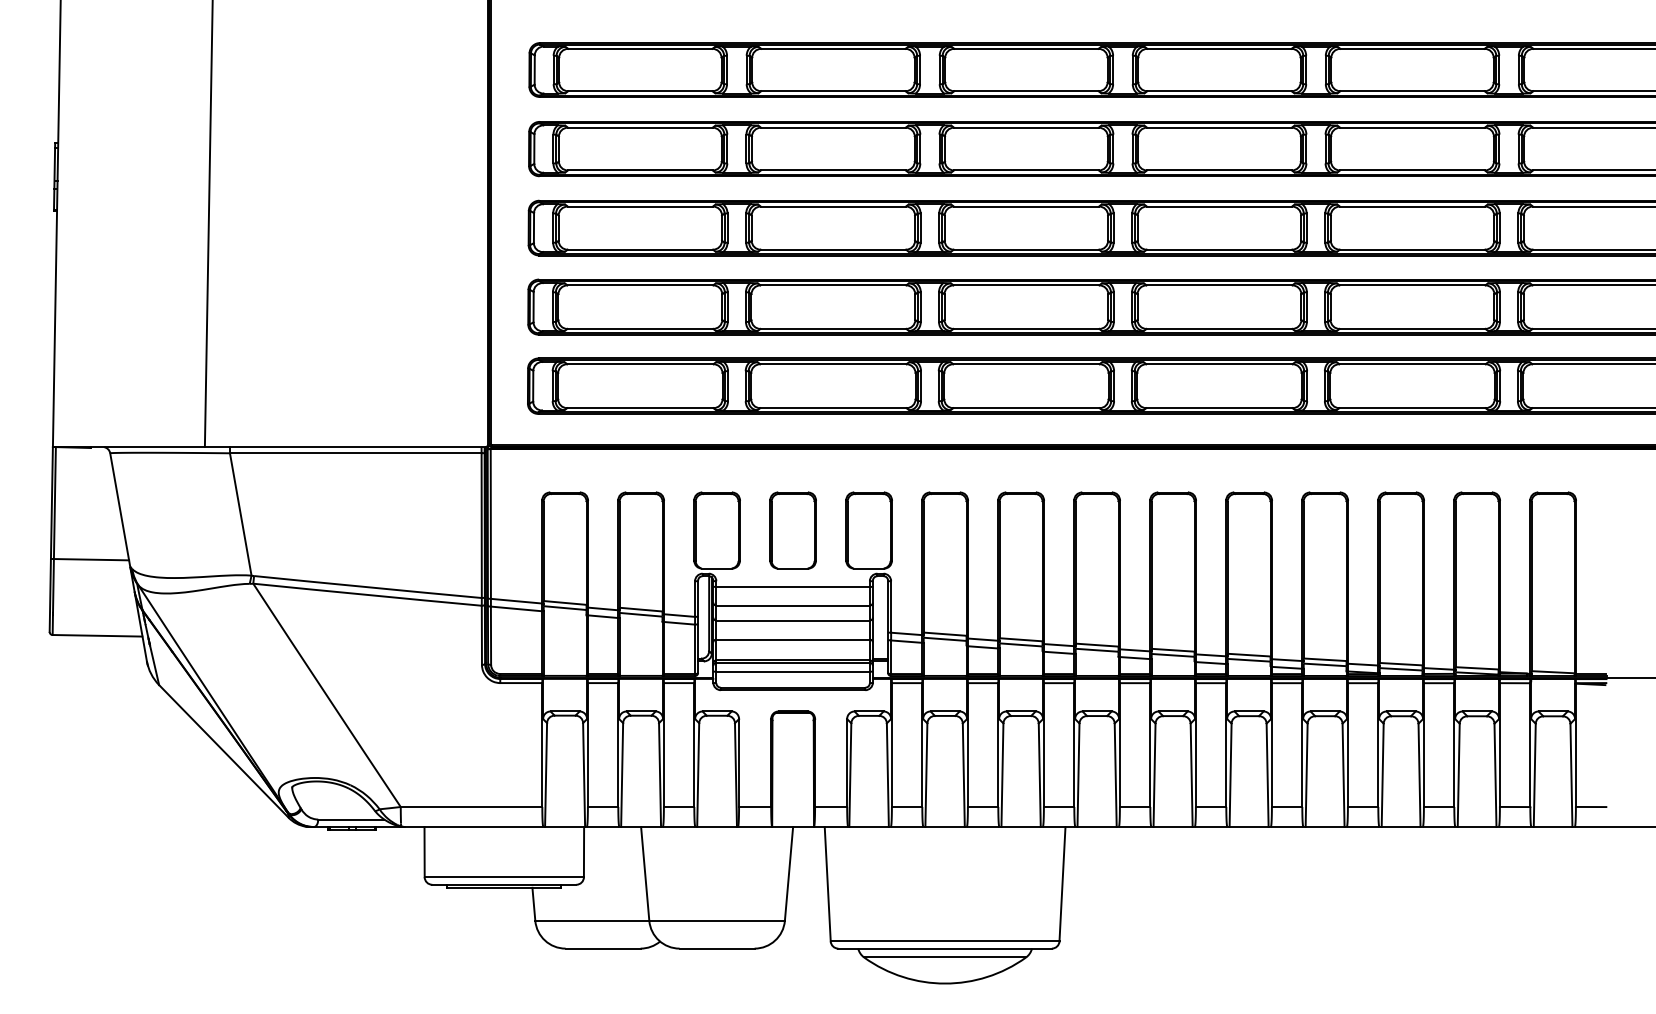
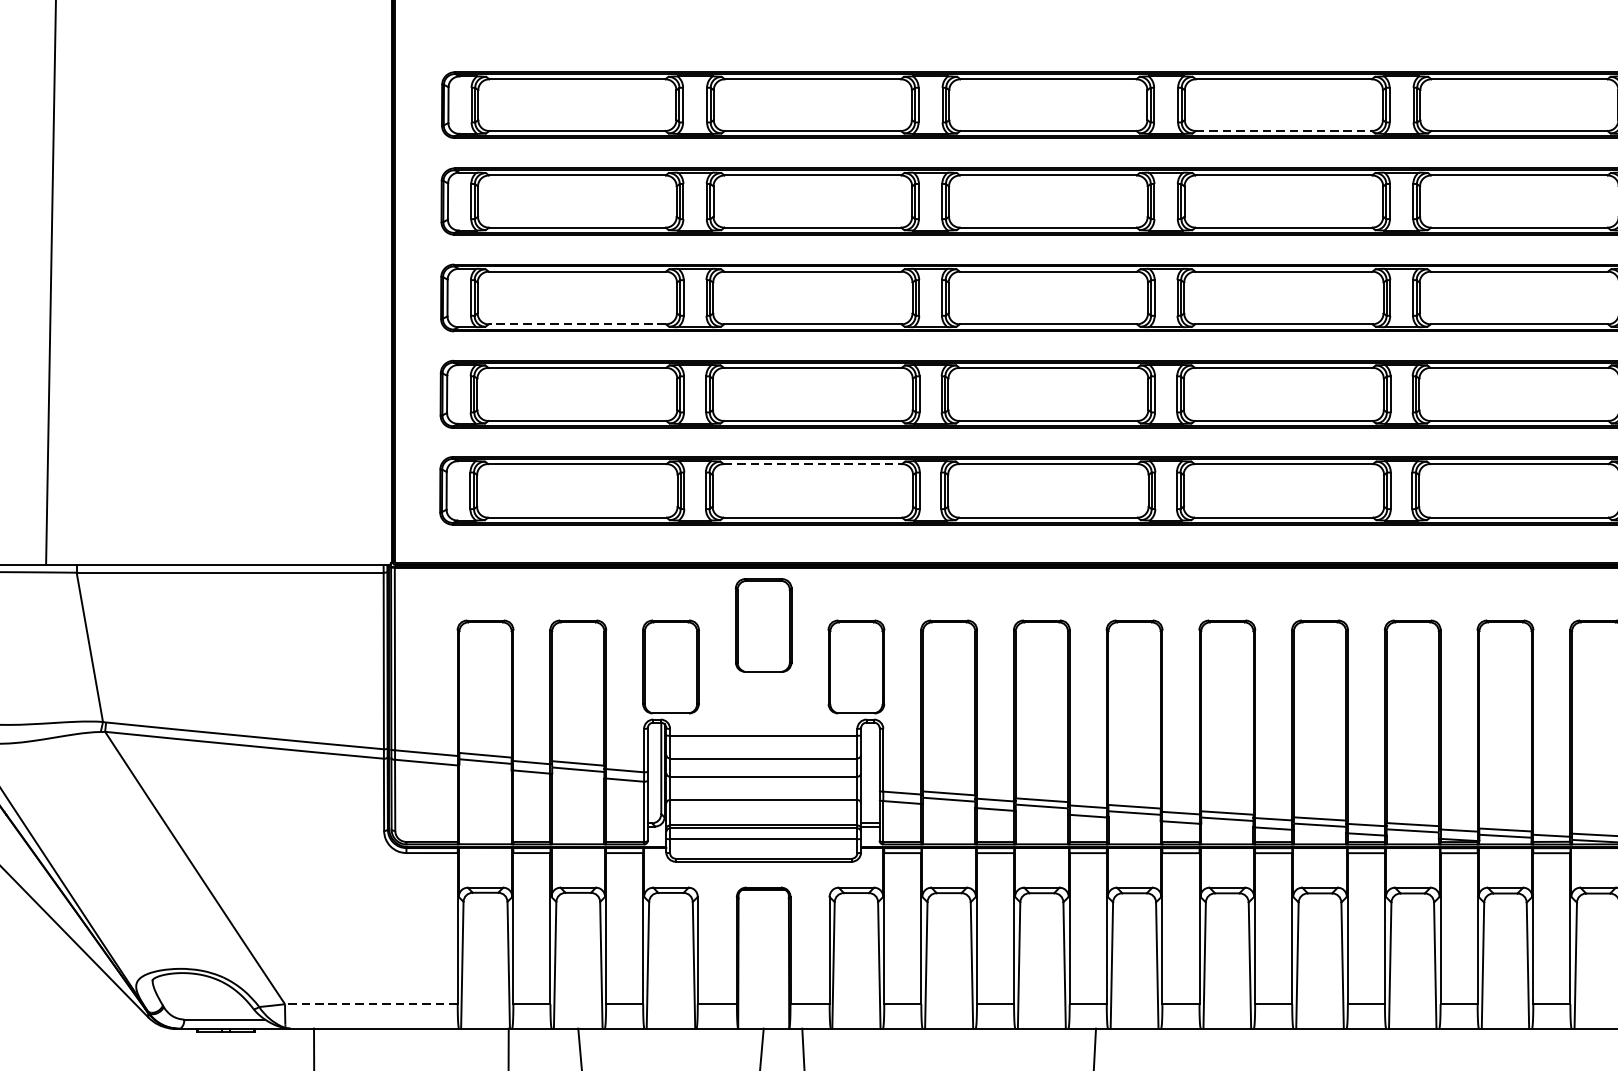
line: (1219, 91) -> (1283, 131), solid -> dashed
line: (640, 249) -> (577, 324), solid -> dashed
line: (833, 364) -> (812, 464), solid -> dashed
part: (792, 530) -> (762, 625), moved
line: (471, 807) -> (371, 1004), solid -> dashed

